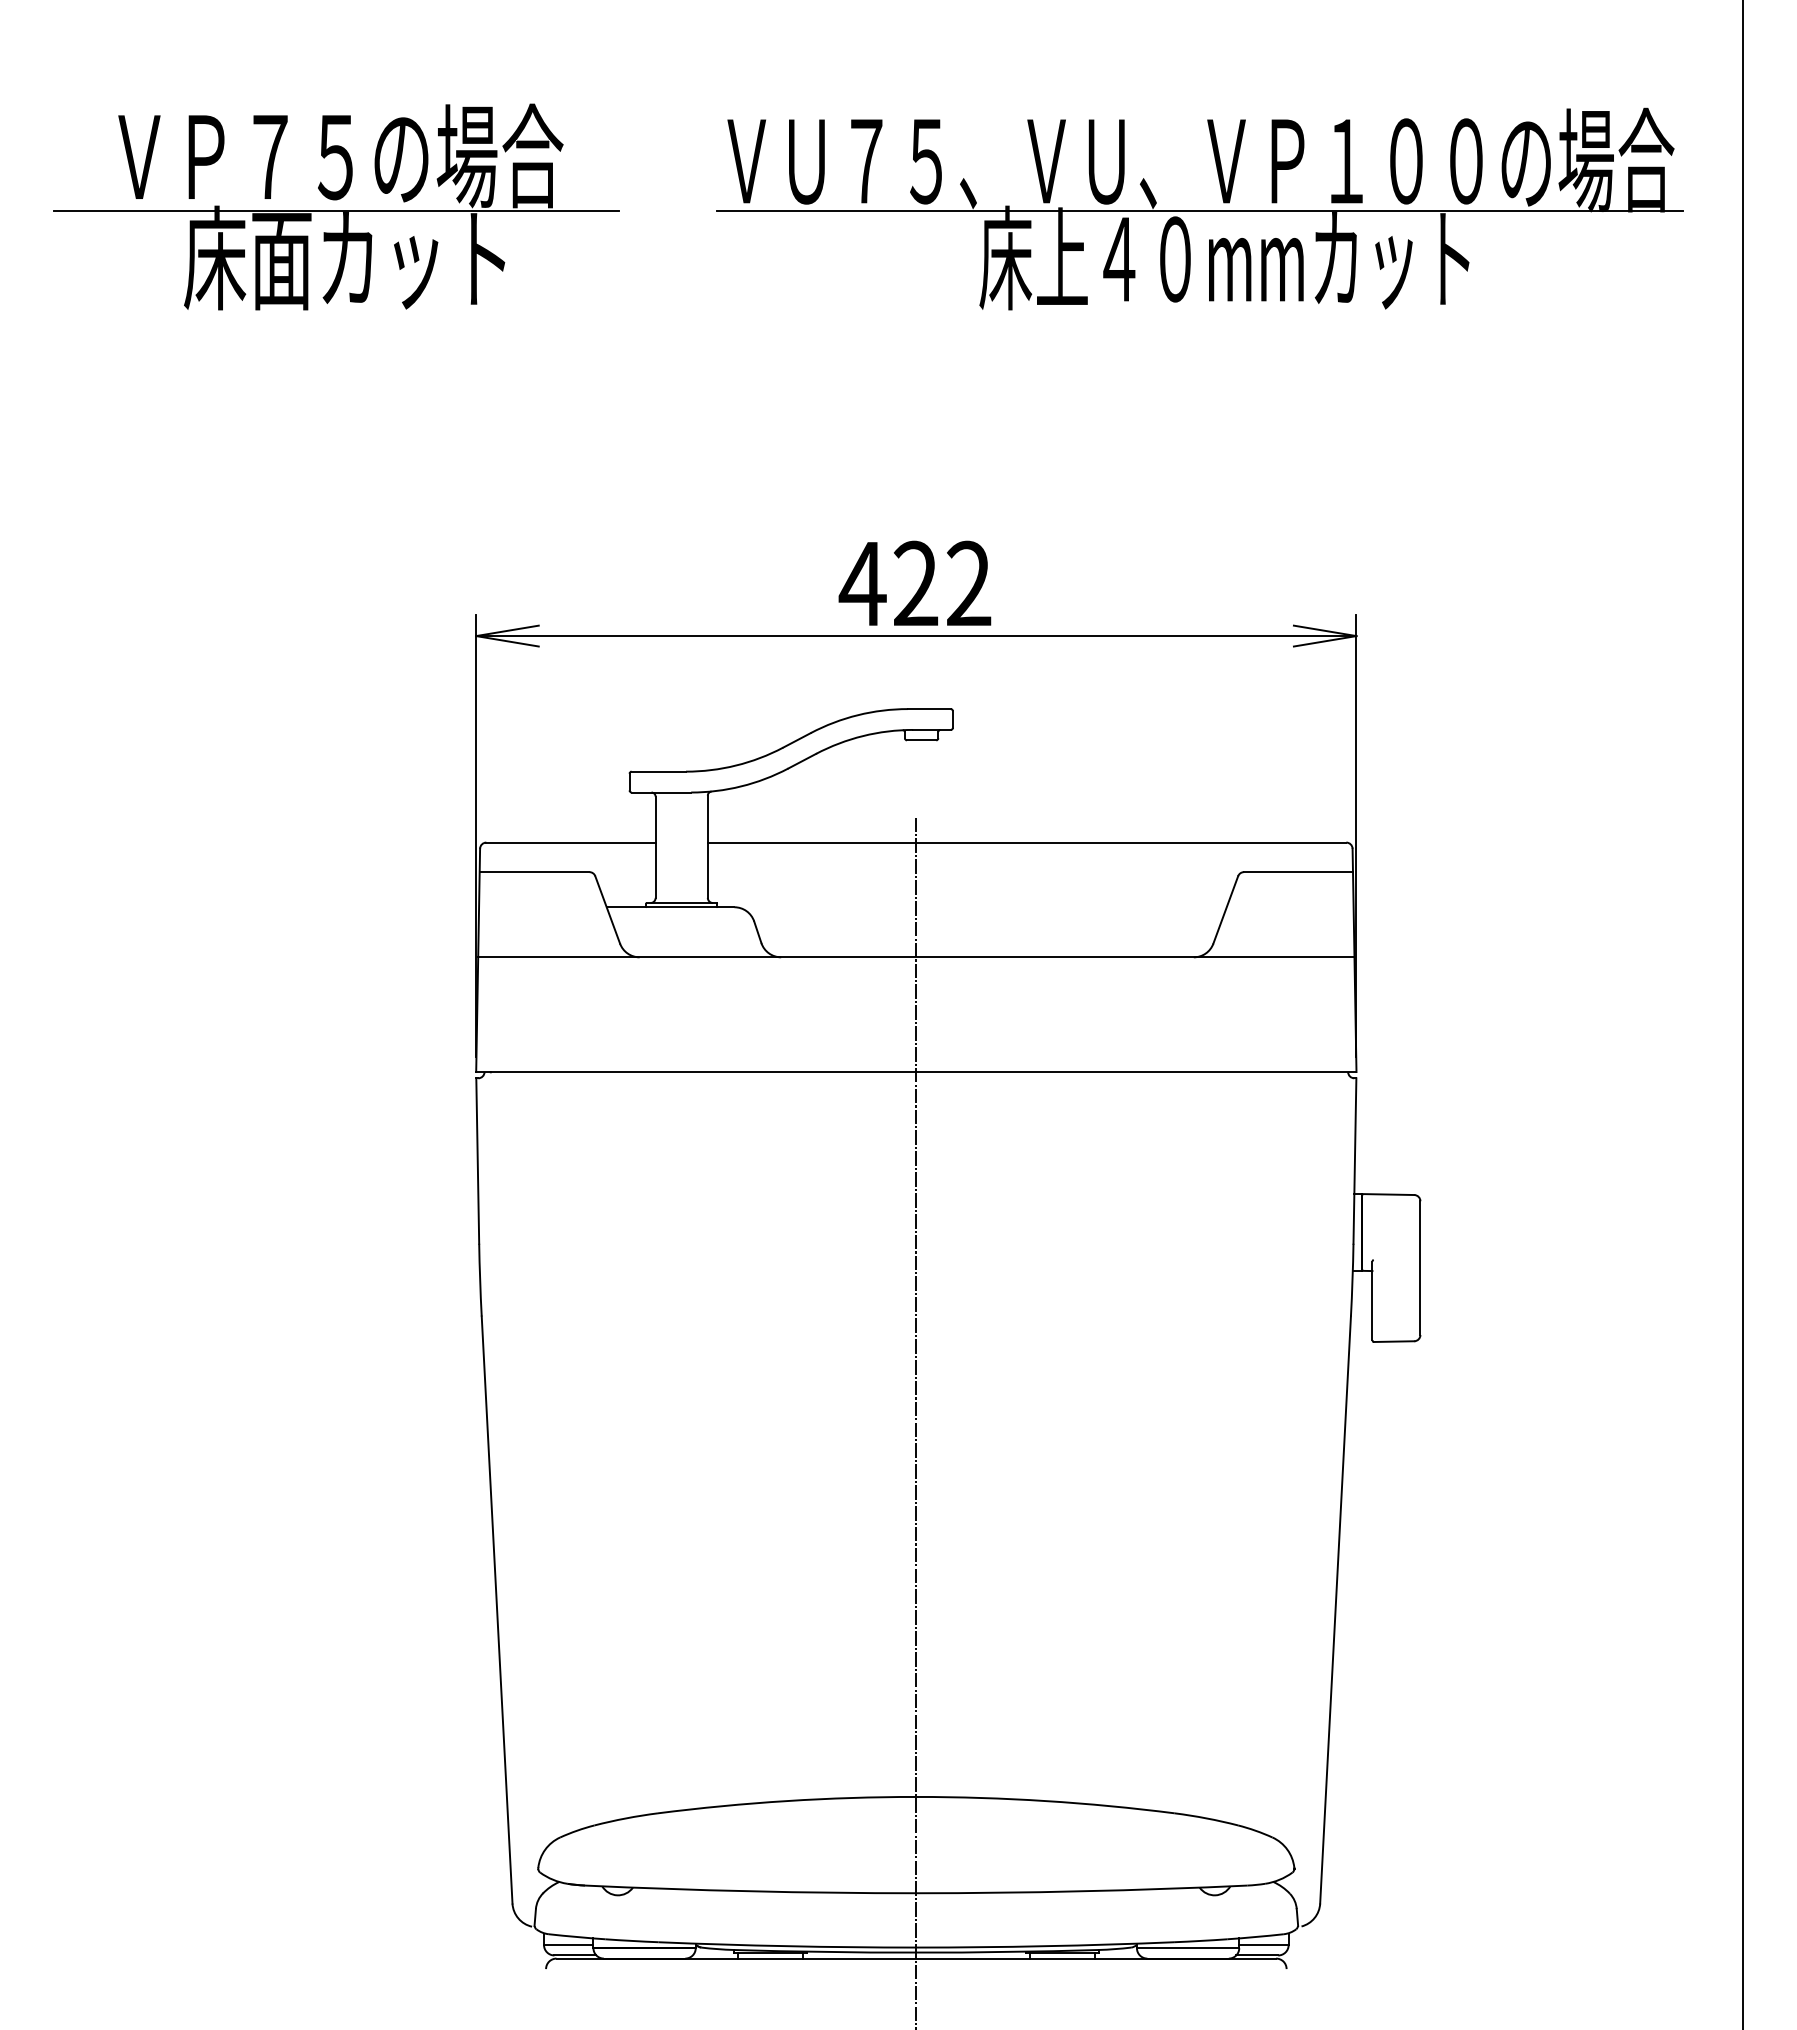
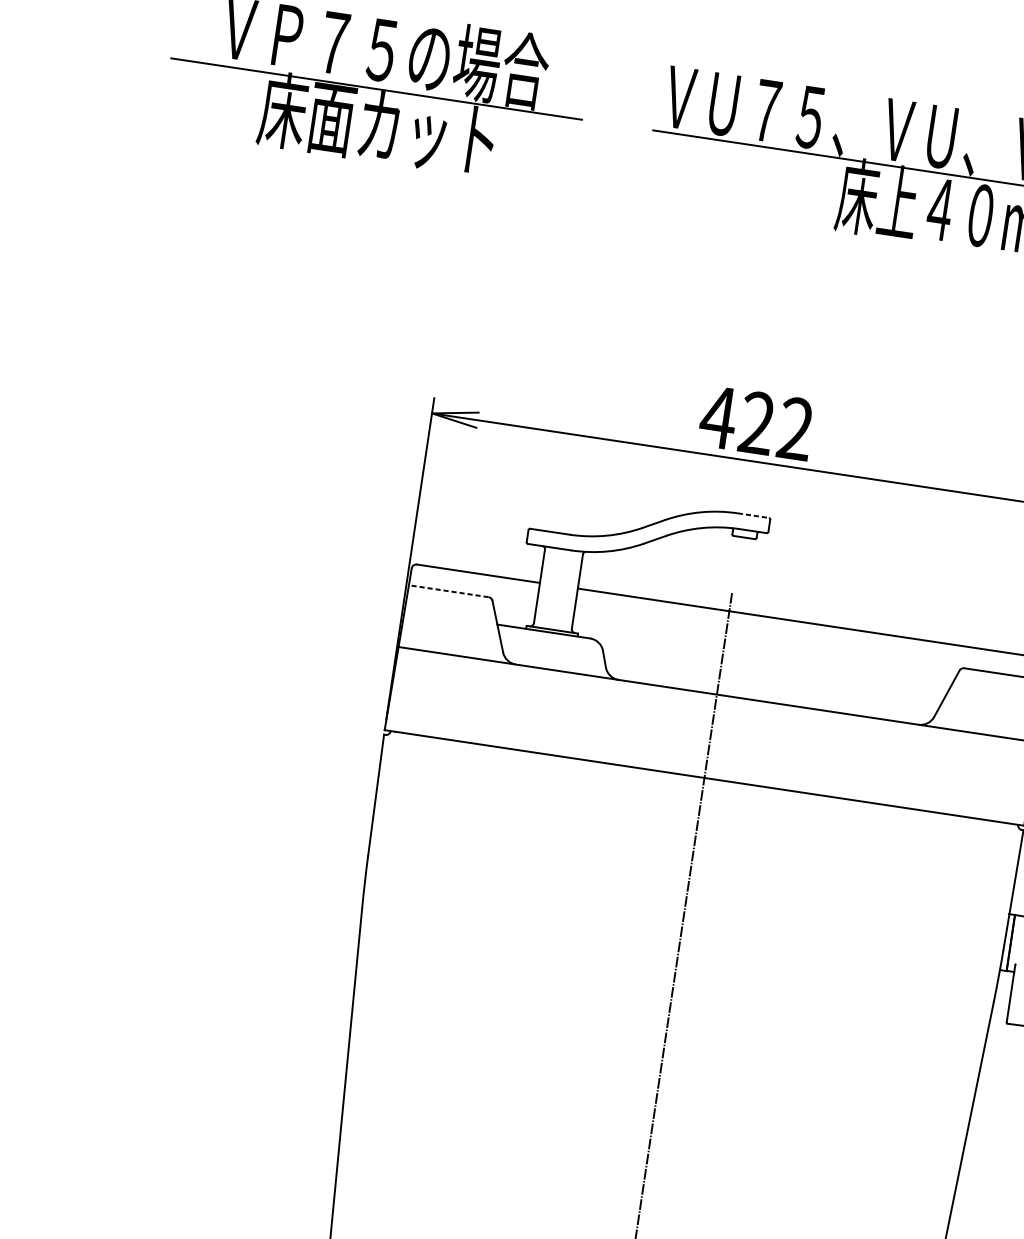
line: (929, 709) -> (753, 515), solid -> dashed
line: (534, 872) -> (448, 591), solid -> dashed

